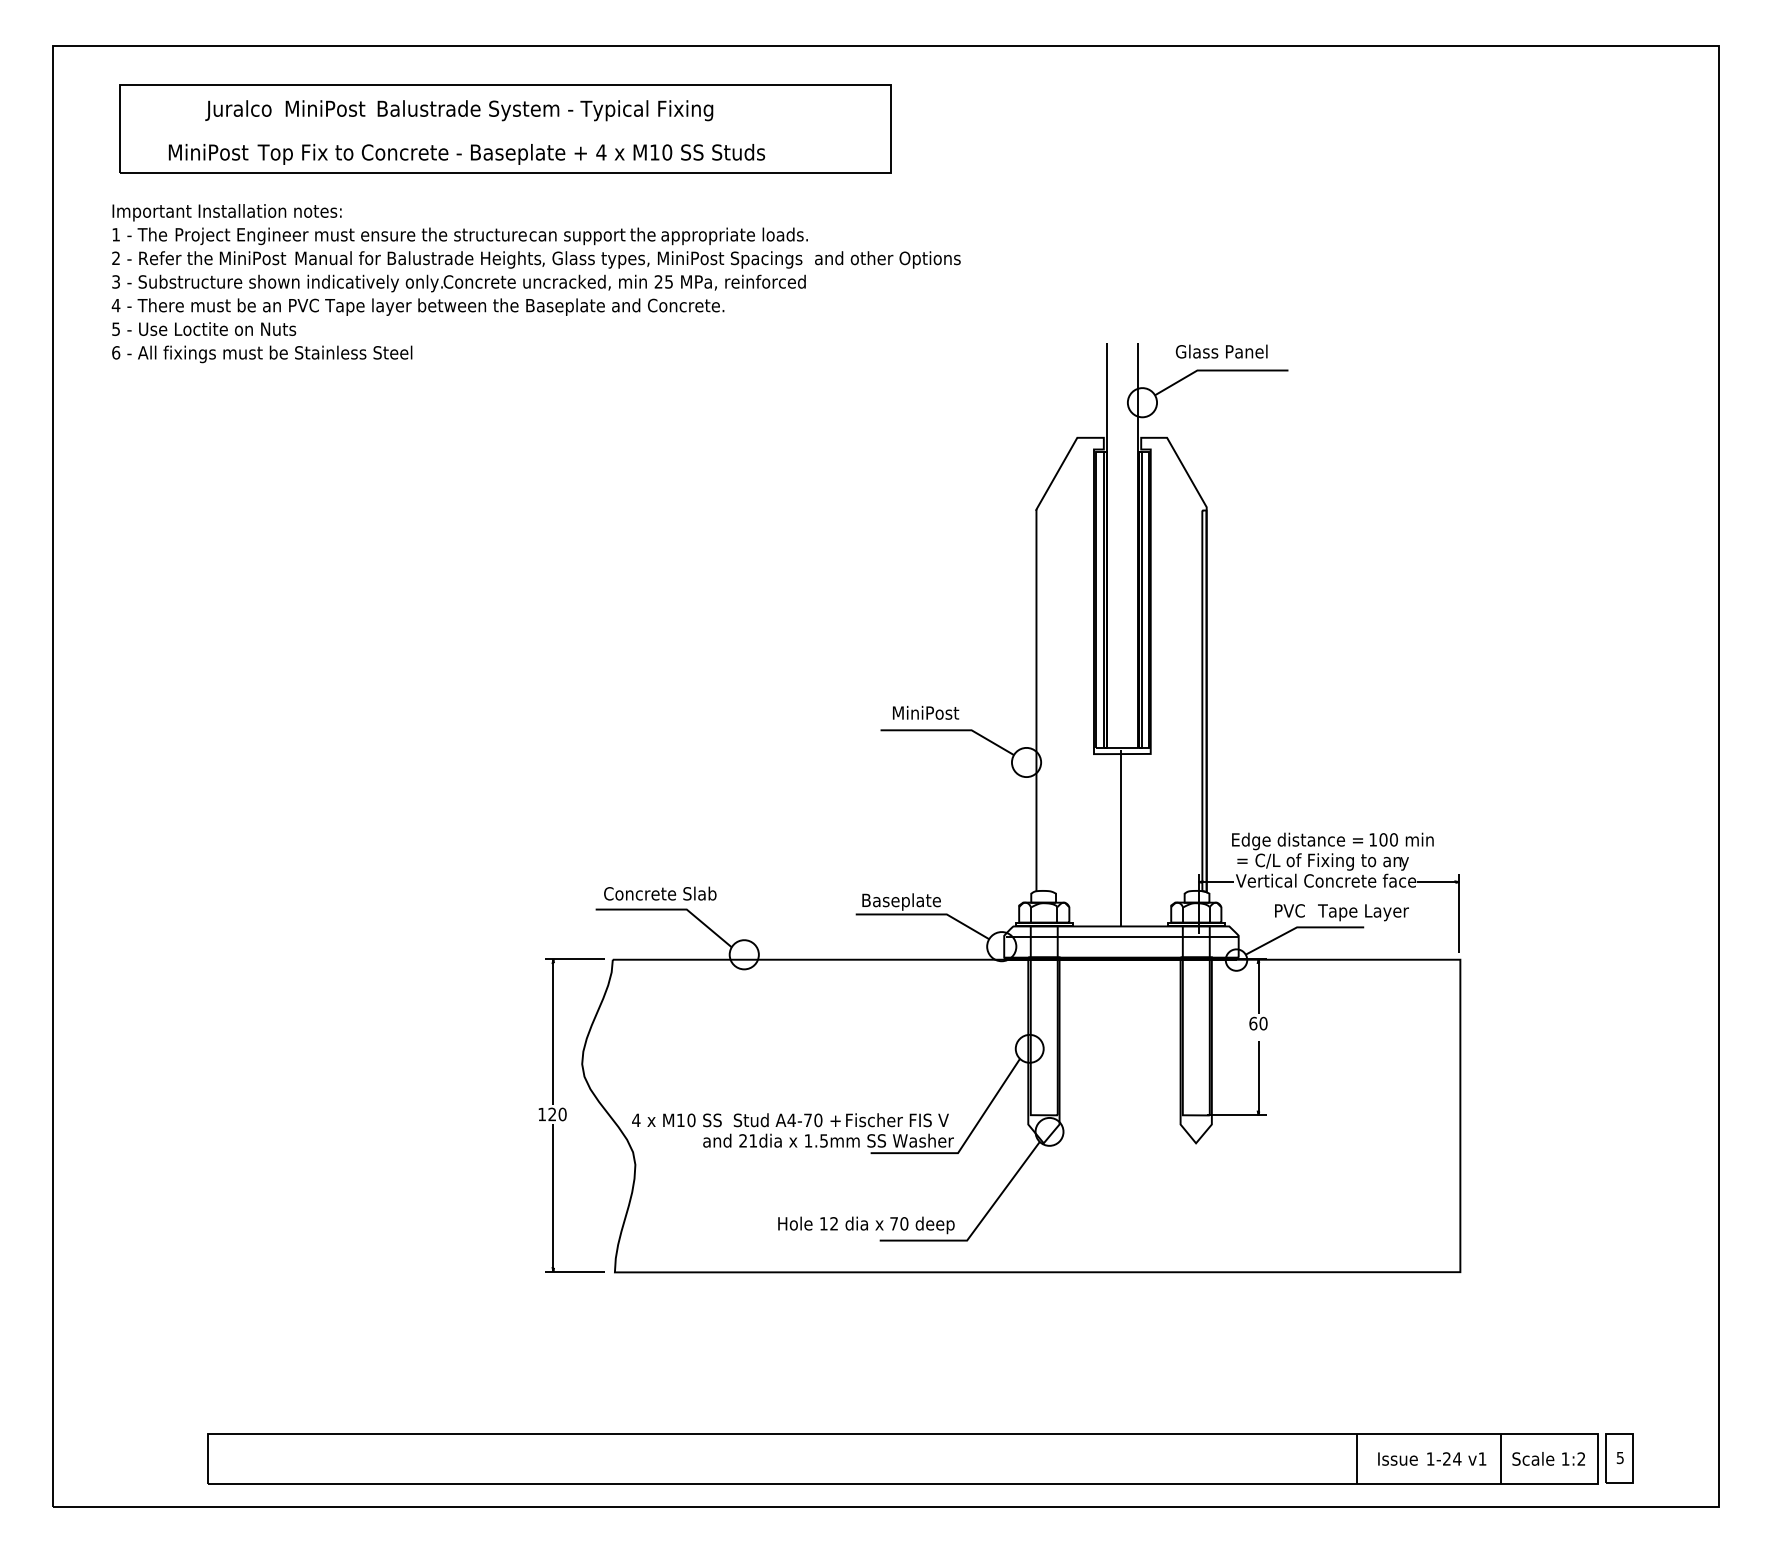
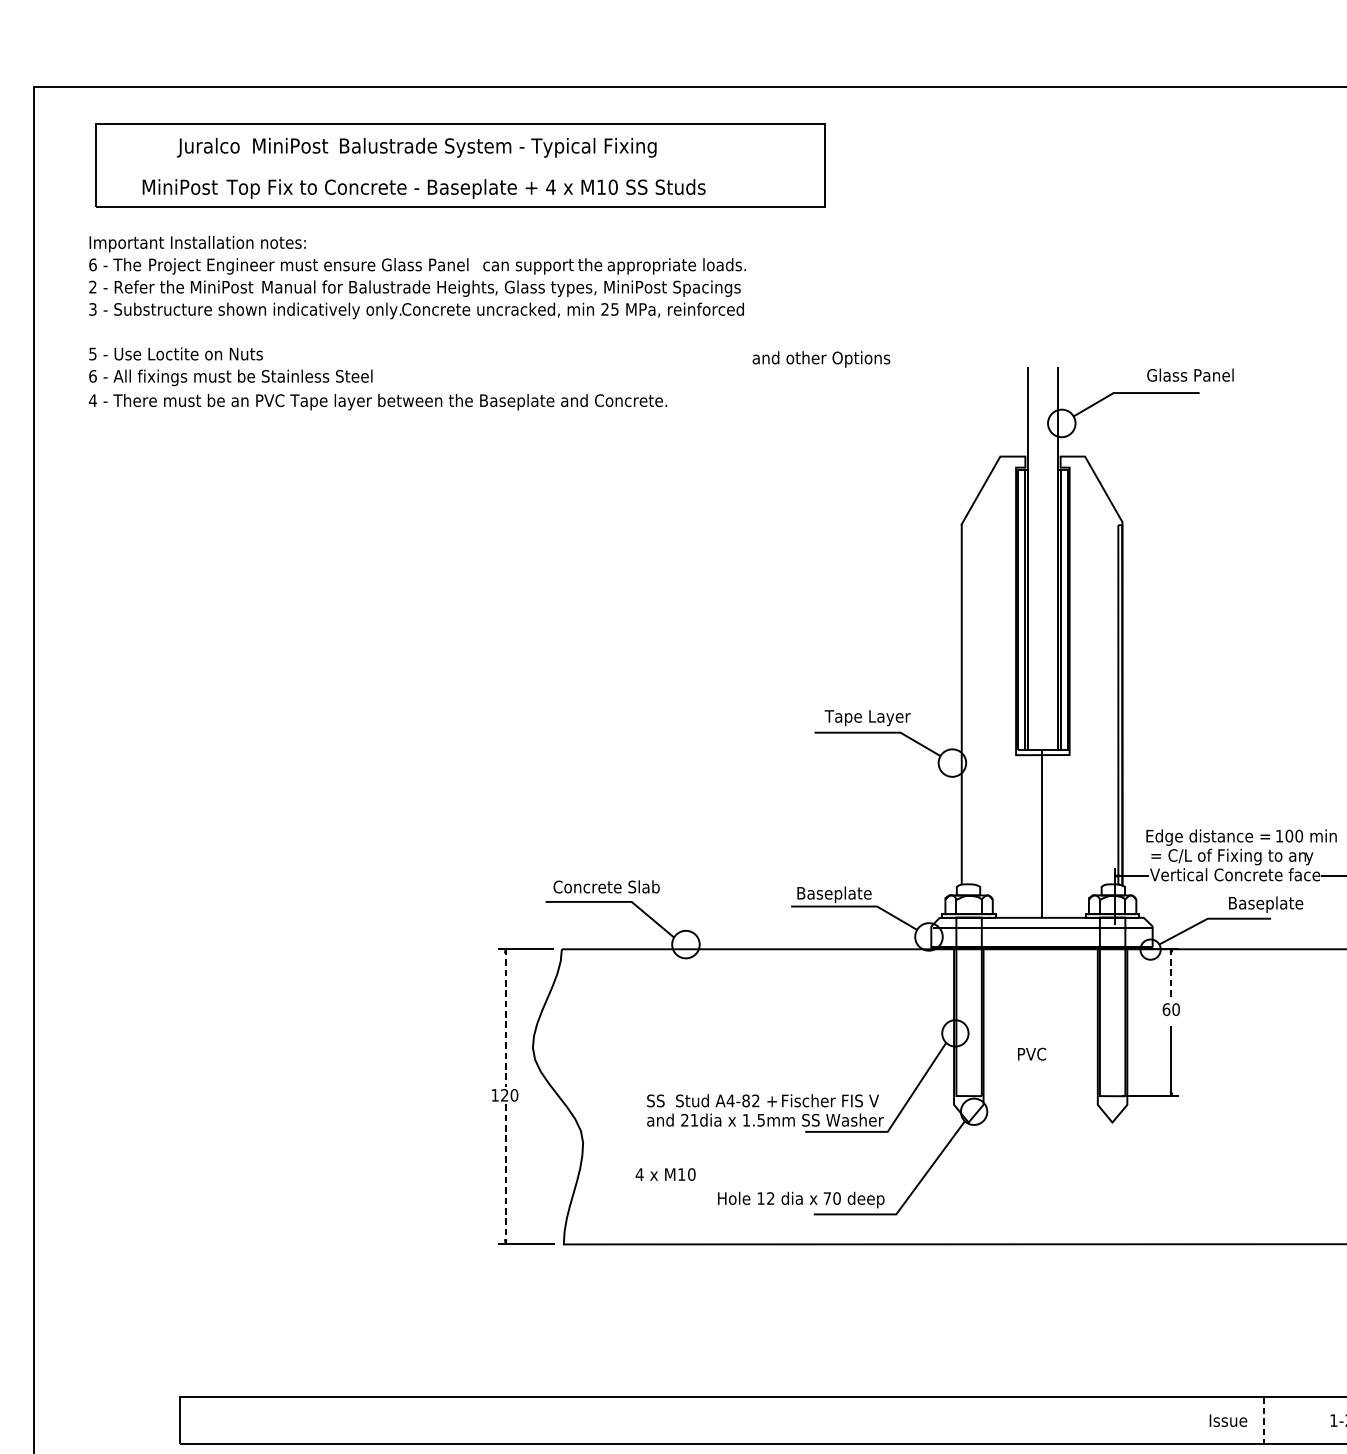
text: (116, 234) -> (93, 264), 1 -> 6
text: (473, 234) -> (430, 264), the structure -> Glass Panel
text: (887, 259) -> (821, 359), moved
text: (417, 306) -> (377, 401), moved
text: (1221, 351) -> (1190, 375), moved
text: (936, 714) -> (867, 717), MiniPost -> Tape Layer
text: (1289, 910) -> (1031, 1053), moved
text: (1363, 912) -> (1270, 904), Tape Layer -> Baseplate
line: (1258, 986) -> (1171, 974), solid -> dashed
line: (553, 1032) -> (505, 1017), solid -> dashed
text: (663, 1120) -> (665, 1174), moved
text: (813, 1120) -> (751, 1101), A4-70 -> A4-82
line: (553, 1198) -> (505, 1174), solid -> dashed
text: (1397, 1458) -> (1227, 1420), moved
line: (1357, 1459) -> (1264, 1421), solid -> dashed

